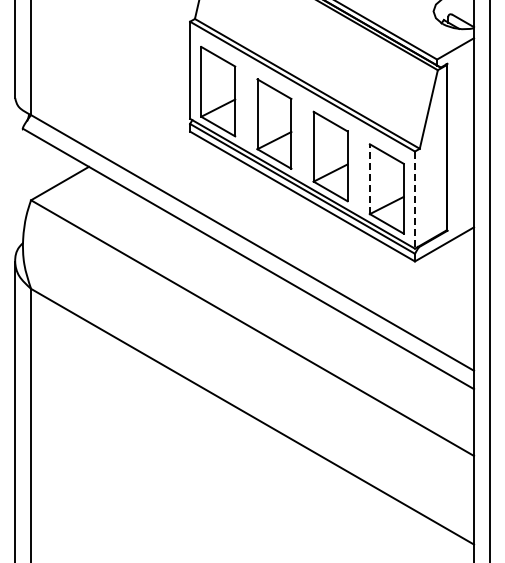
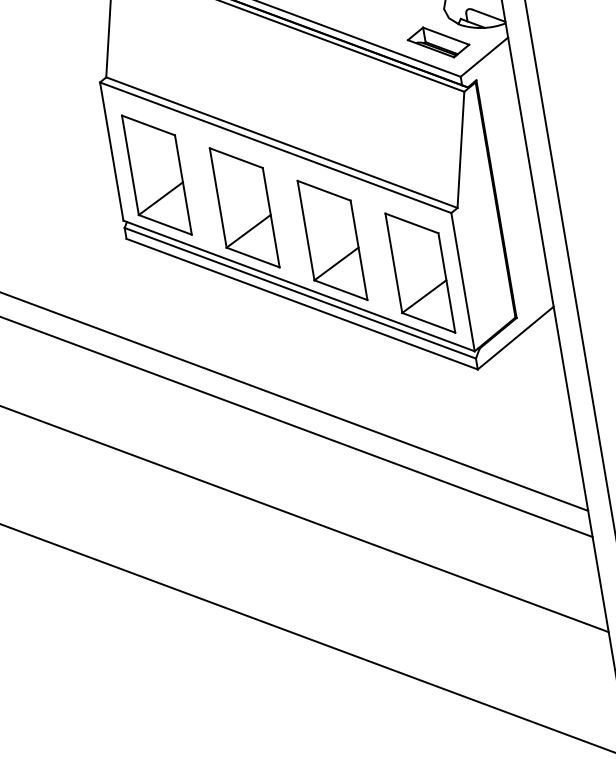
part: (425, 33) -> (437, 42), added
line: (369, 179) -> (393, 263), dashed -> solid
line: (414, 200) -> (462, 282), dashed -> solid

